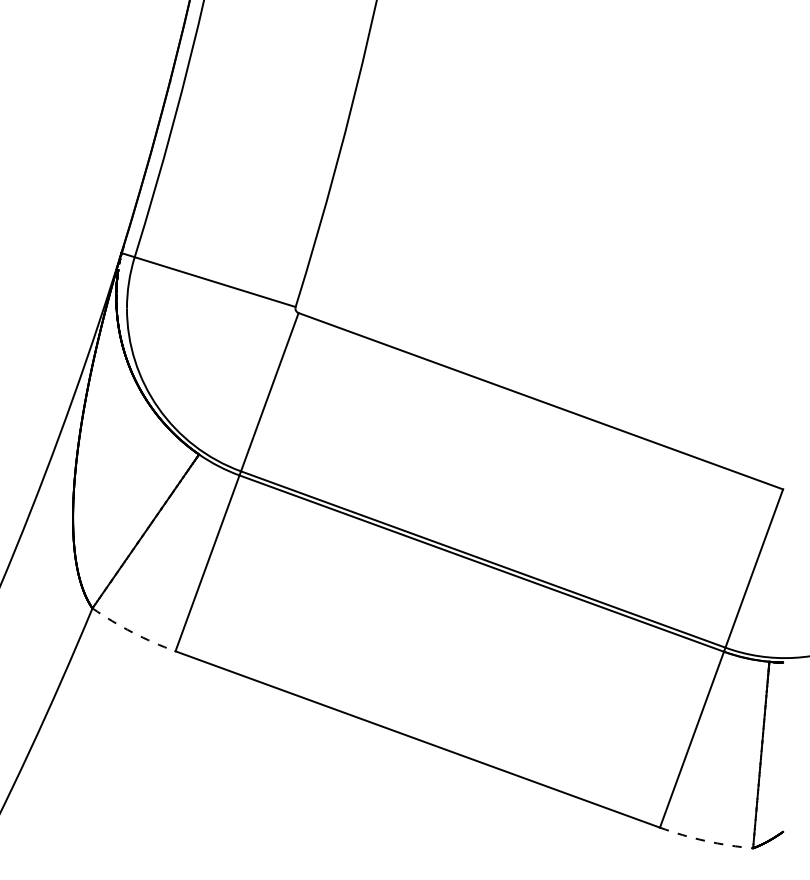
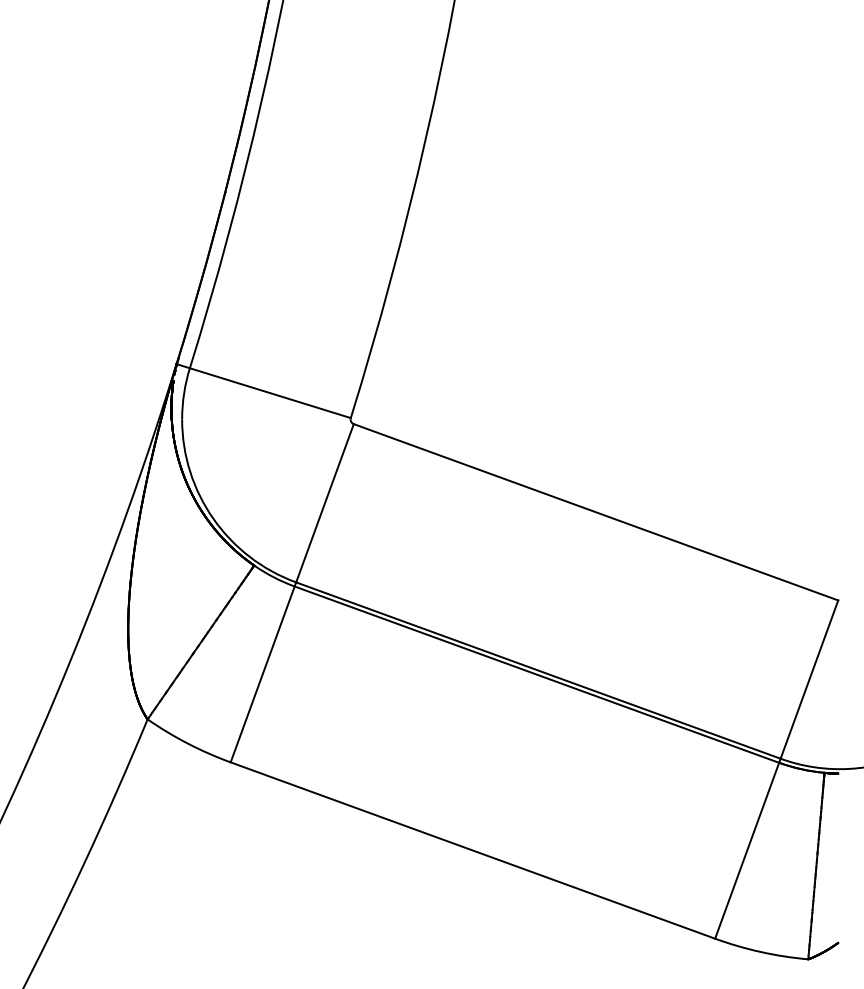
arc: (132, 632) -> (187, 743), dashed -> solid
arc: (706, 841) -> (761, 952), dashed -> solid

